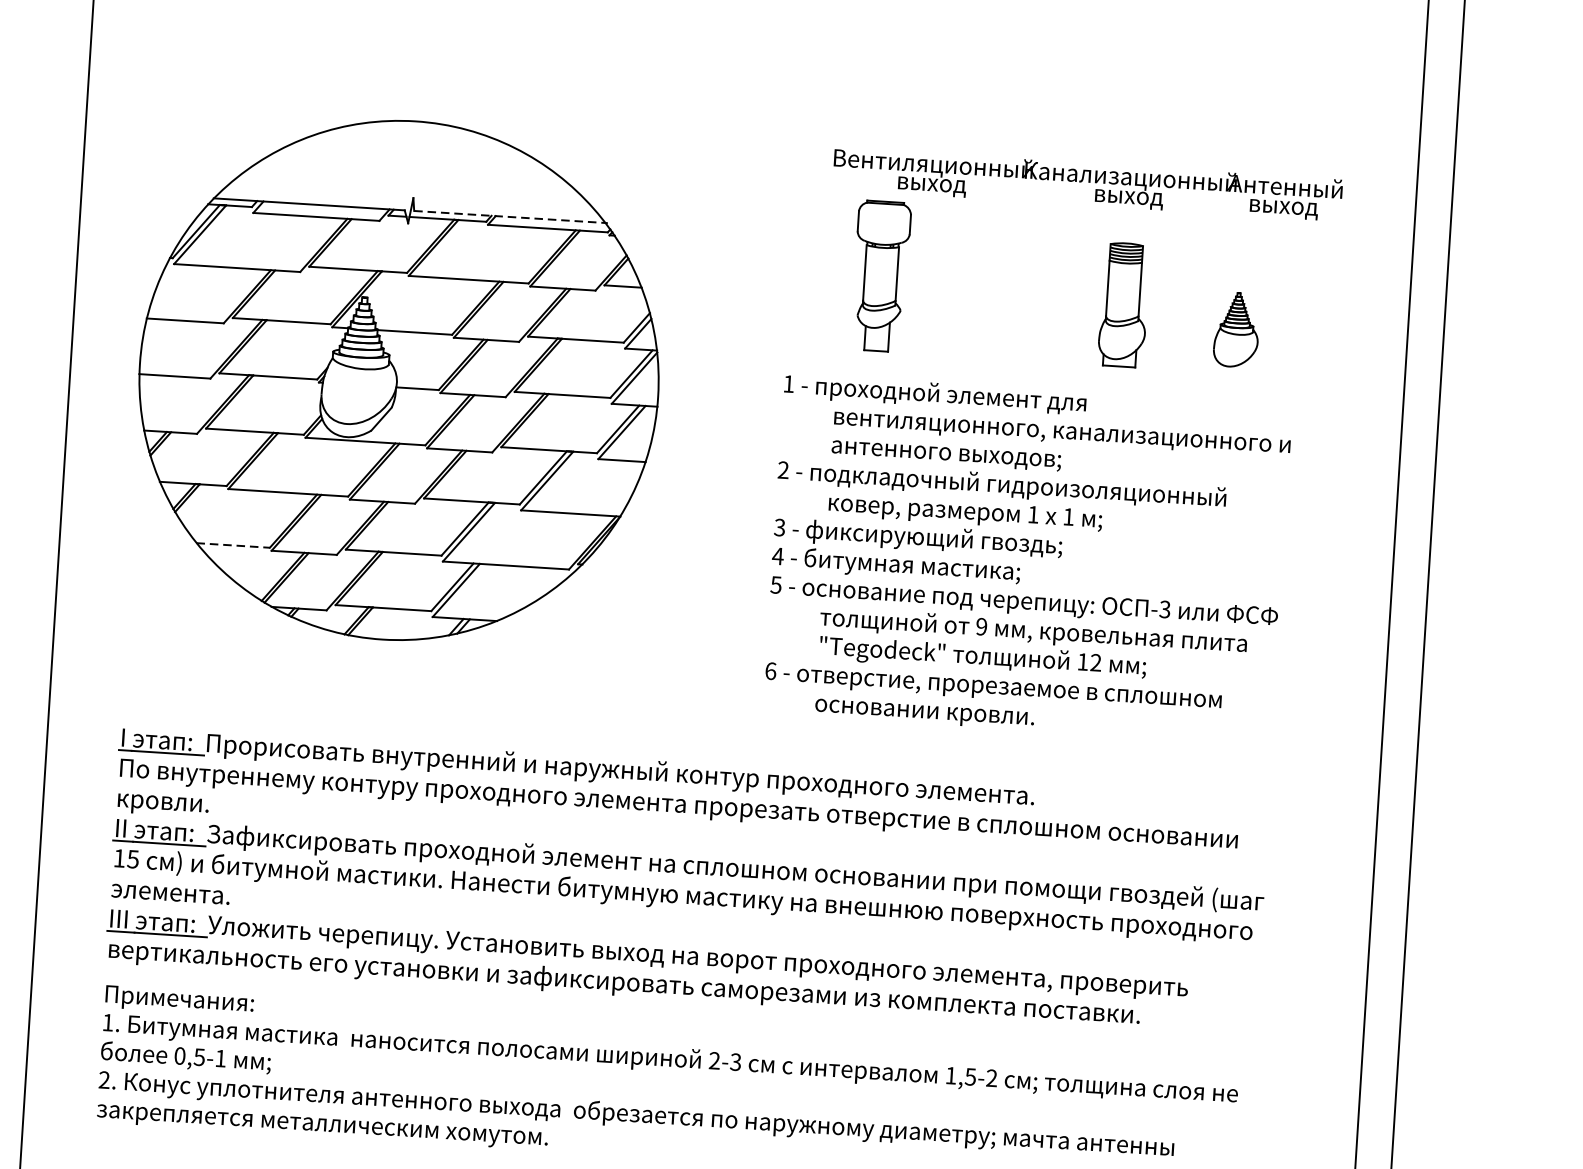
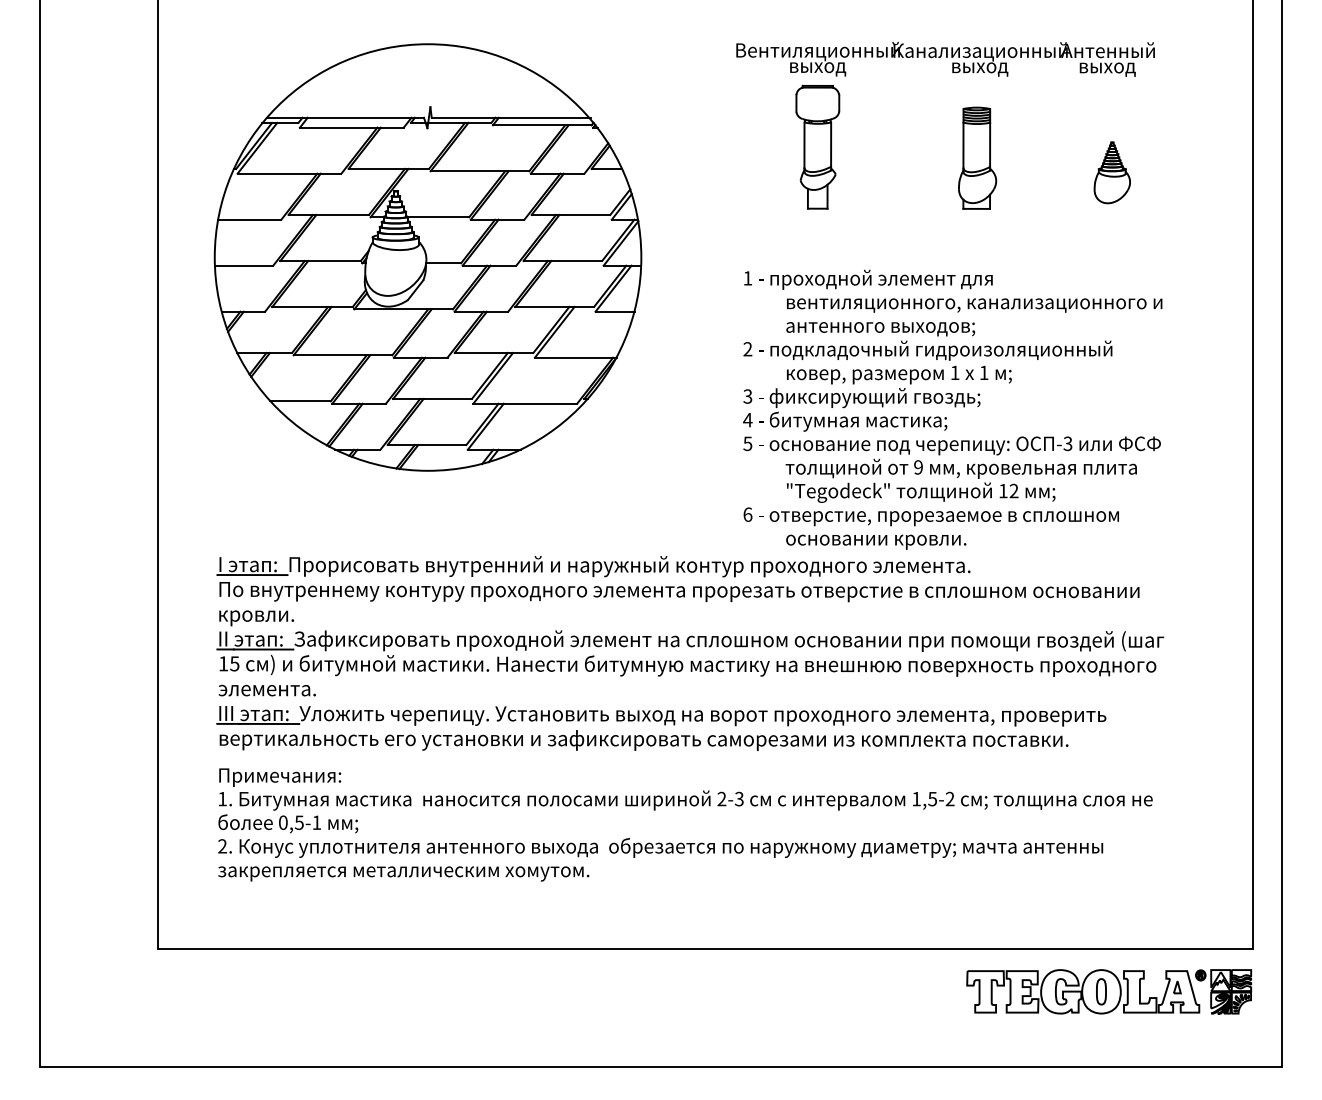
text: (1087, 183) -> (945, 58), moved
line: (511, 216) -> (511, 117), dashed -> solid
part: (1123, 304) -> (977, 157), moved
line: (234, 545) -> (301, 401), dashed -> solid
text: (1027, 559) -> (952, 409), moved

